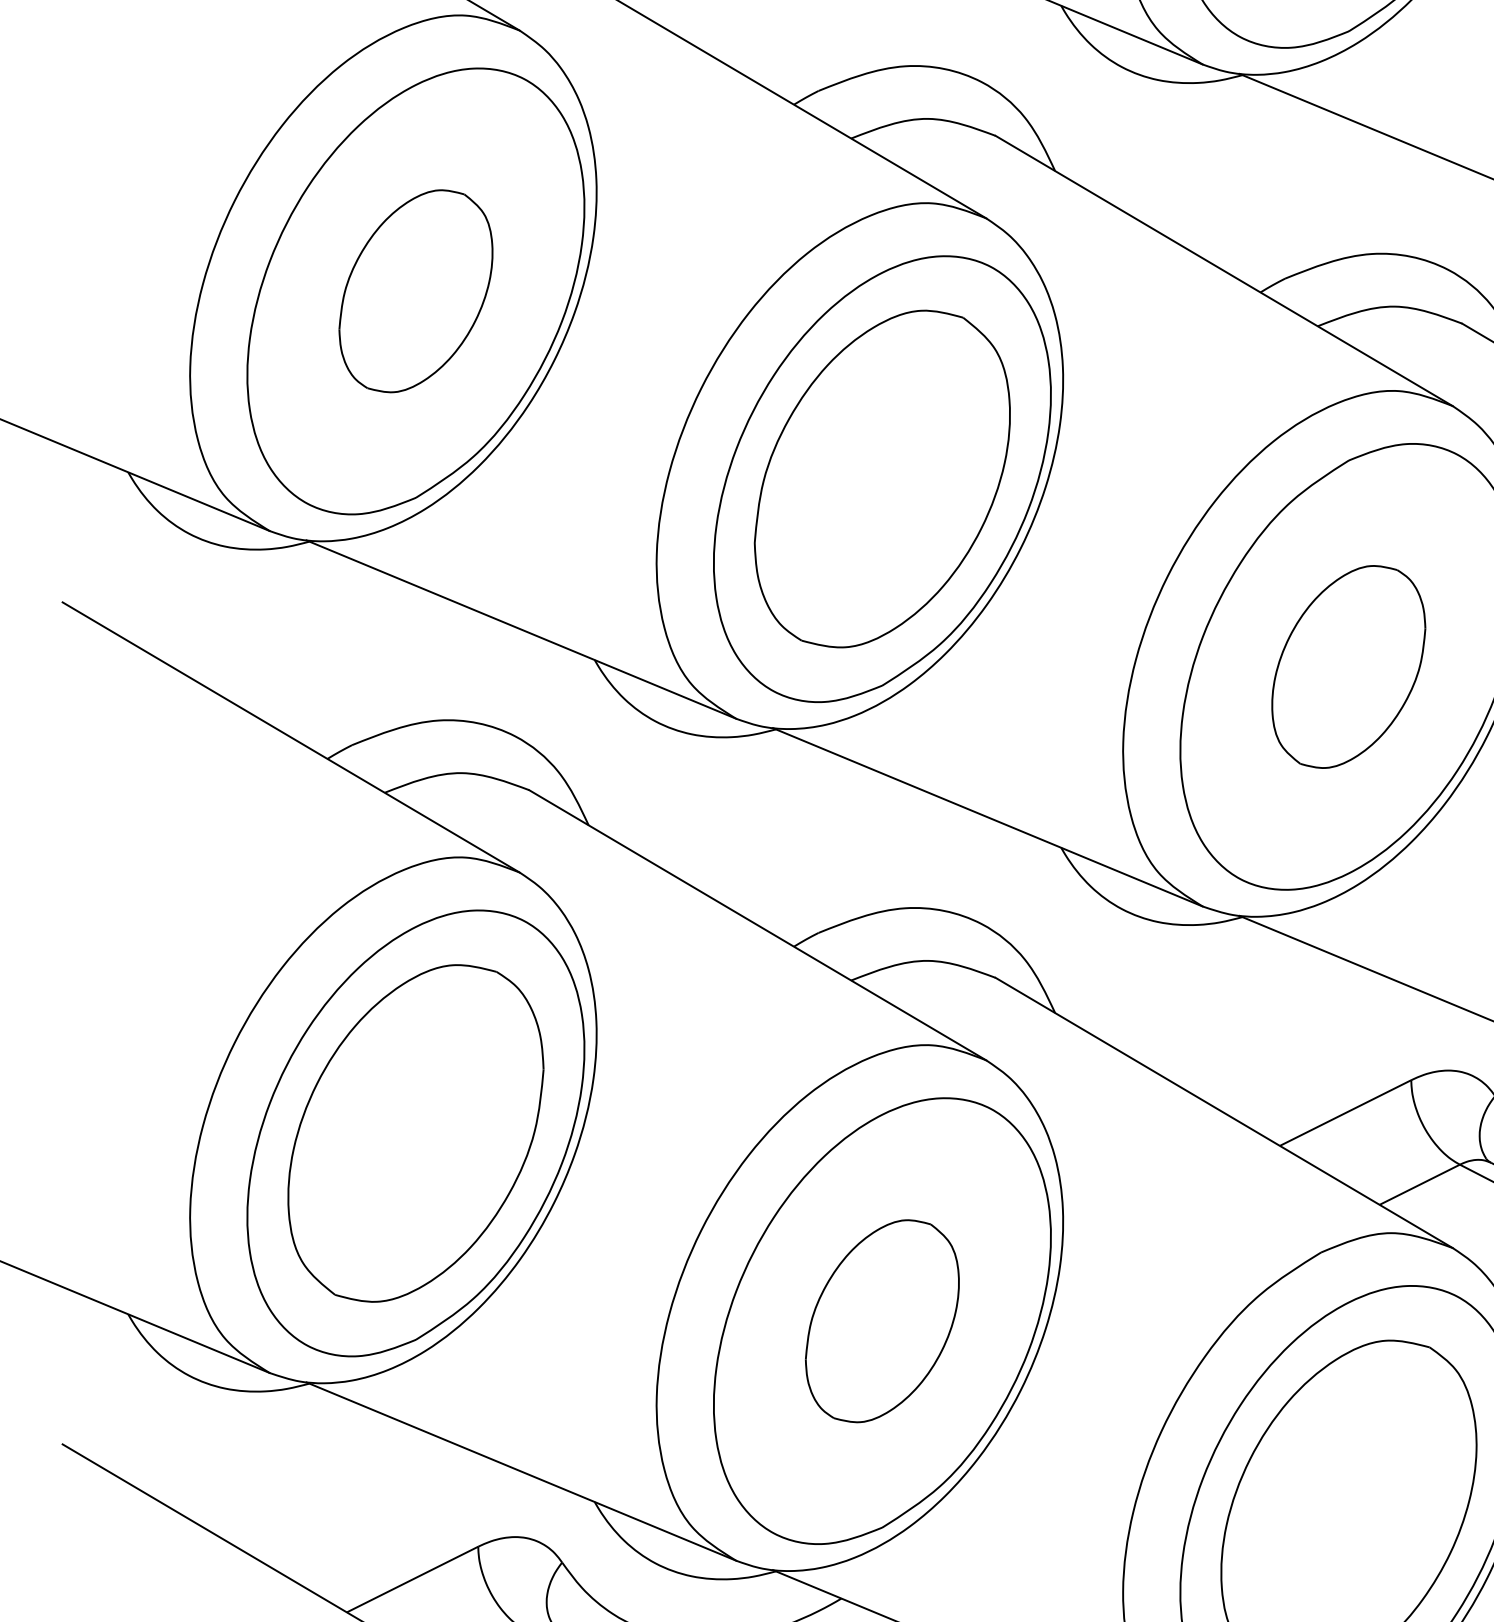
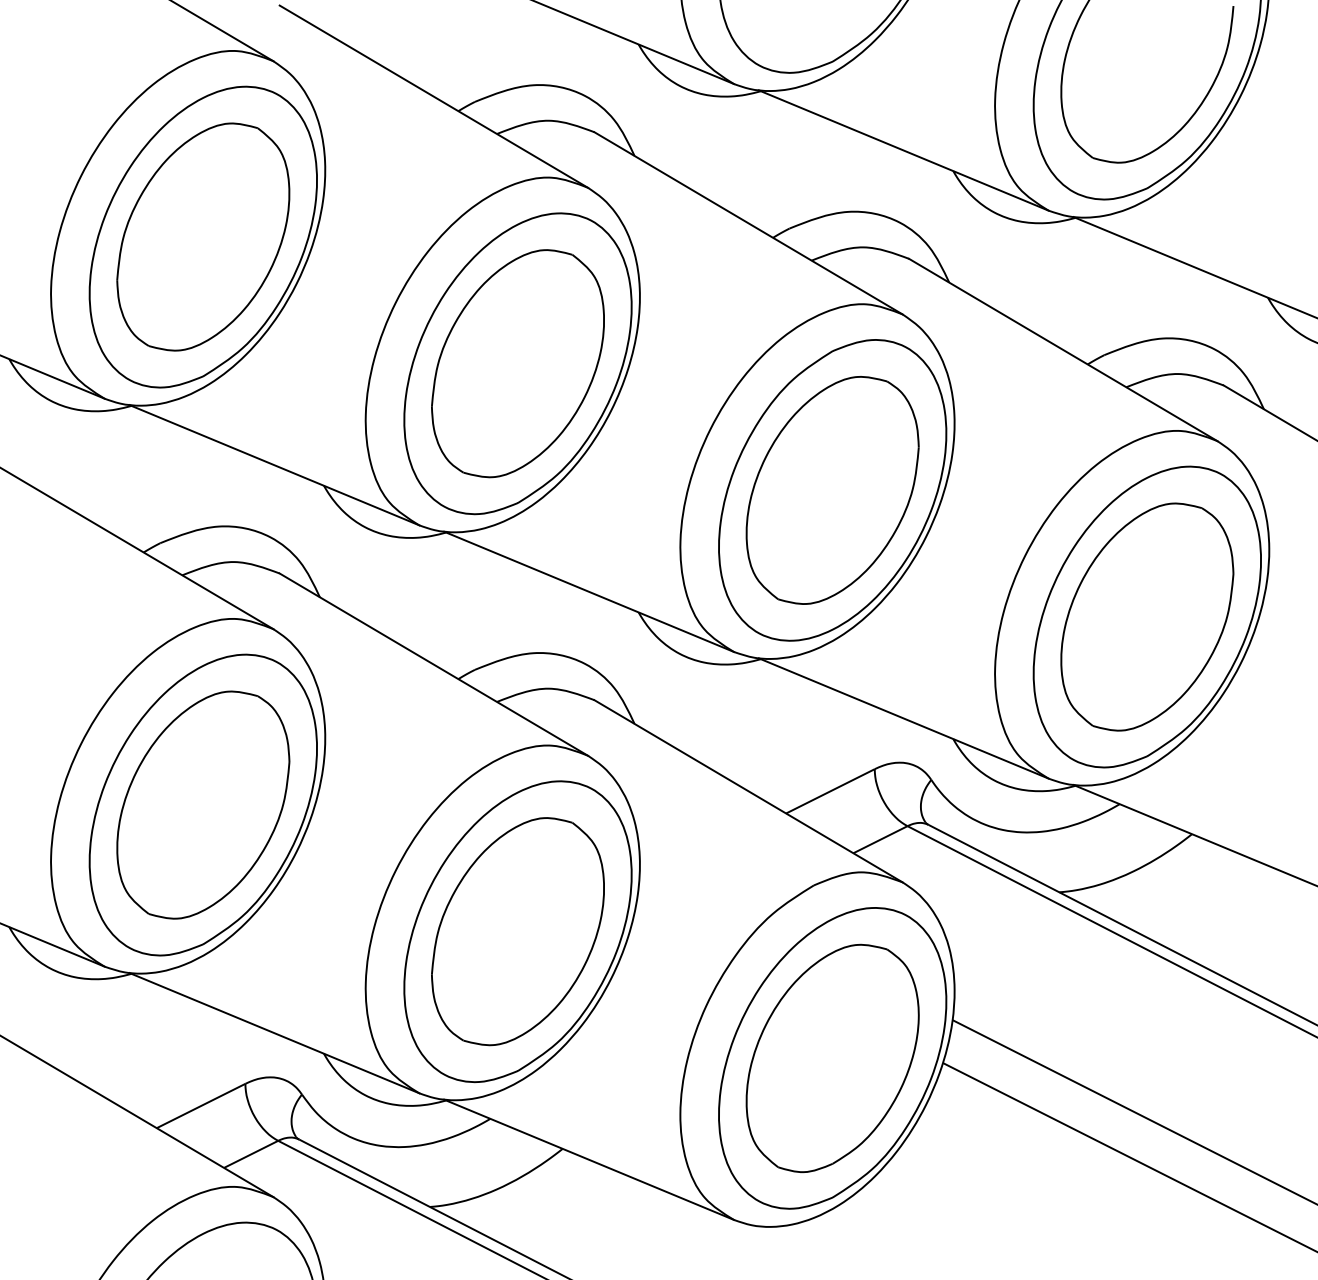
part: (416, 290) -> (203, 236), size x1.67
part: (1348, 667) -> (832, 490), size x1.67
part: (881, 1320) -> (517, 931), size x1.67

